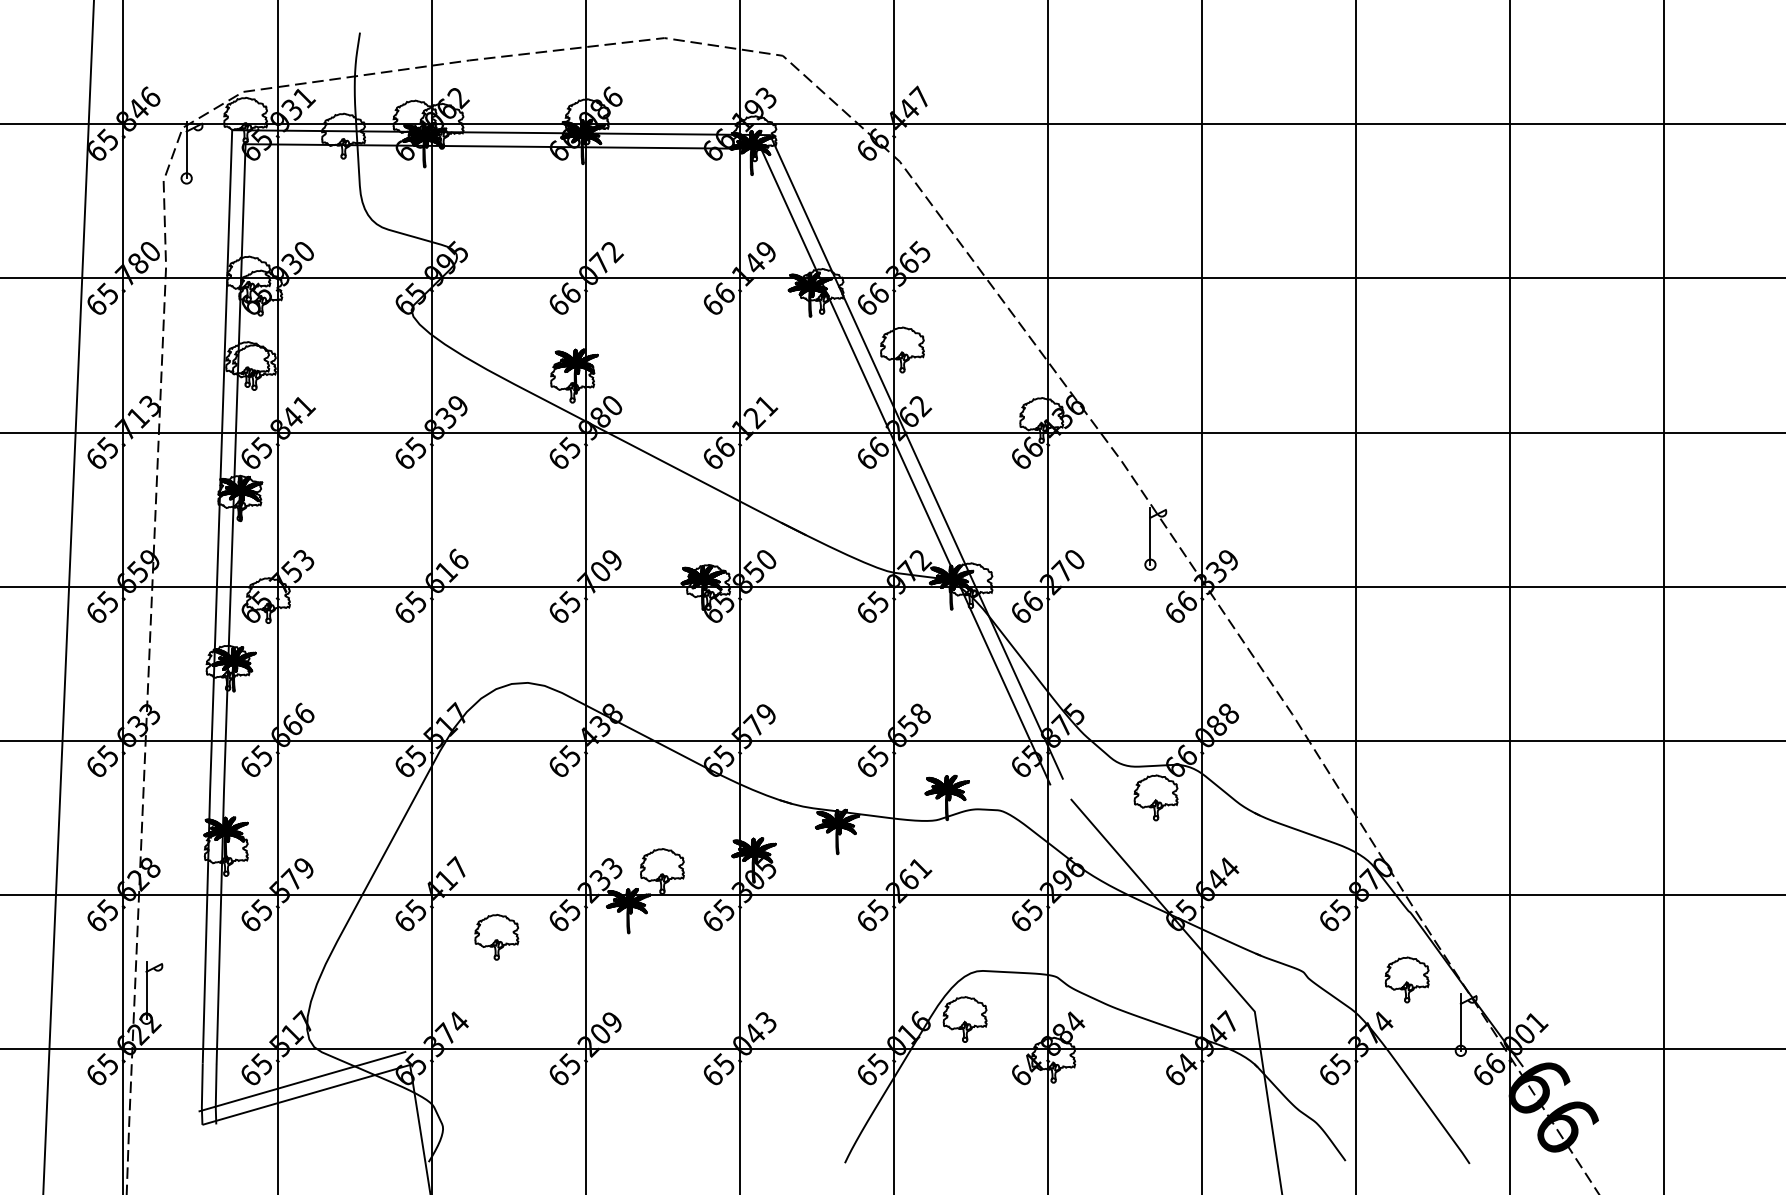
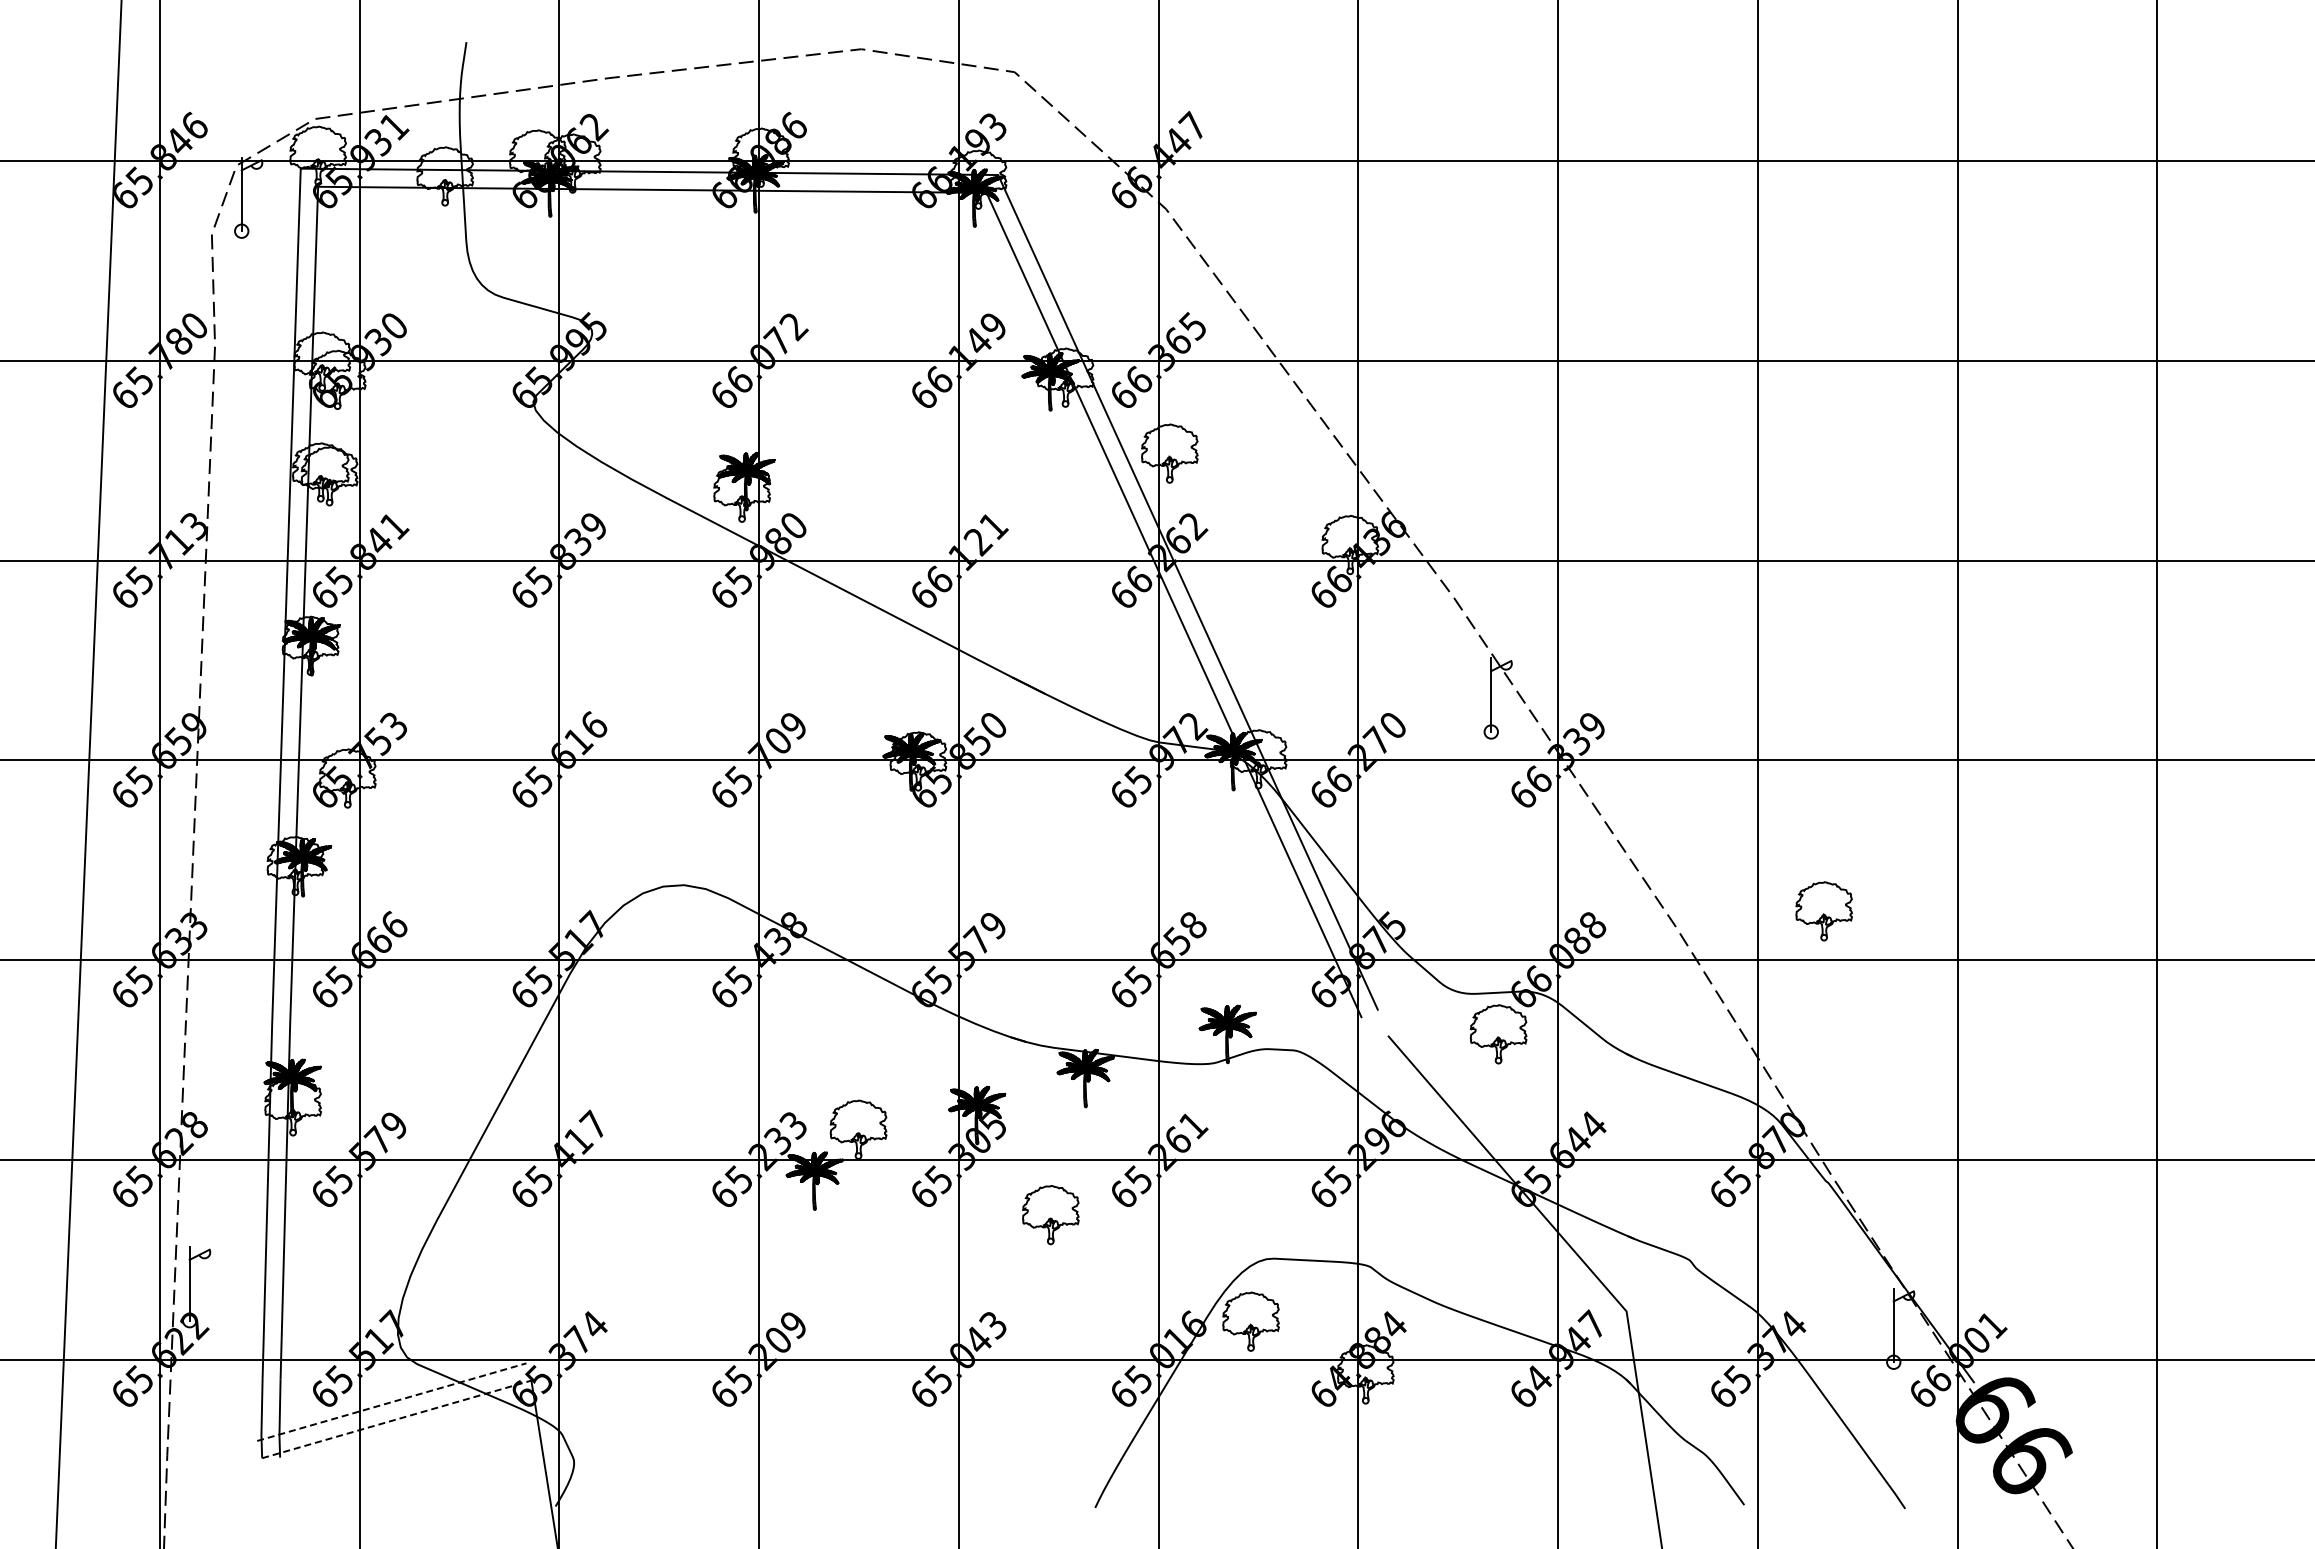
part: (496, 937) -> (1050, 1215), moved
part: (1406, 980) -> (1823, 911), moved
line: (302, 1081) -> (392, 1402), solid -> dashed
line: (306, 1094) -> (397, 1419), solid -> dashed

